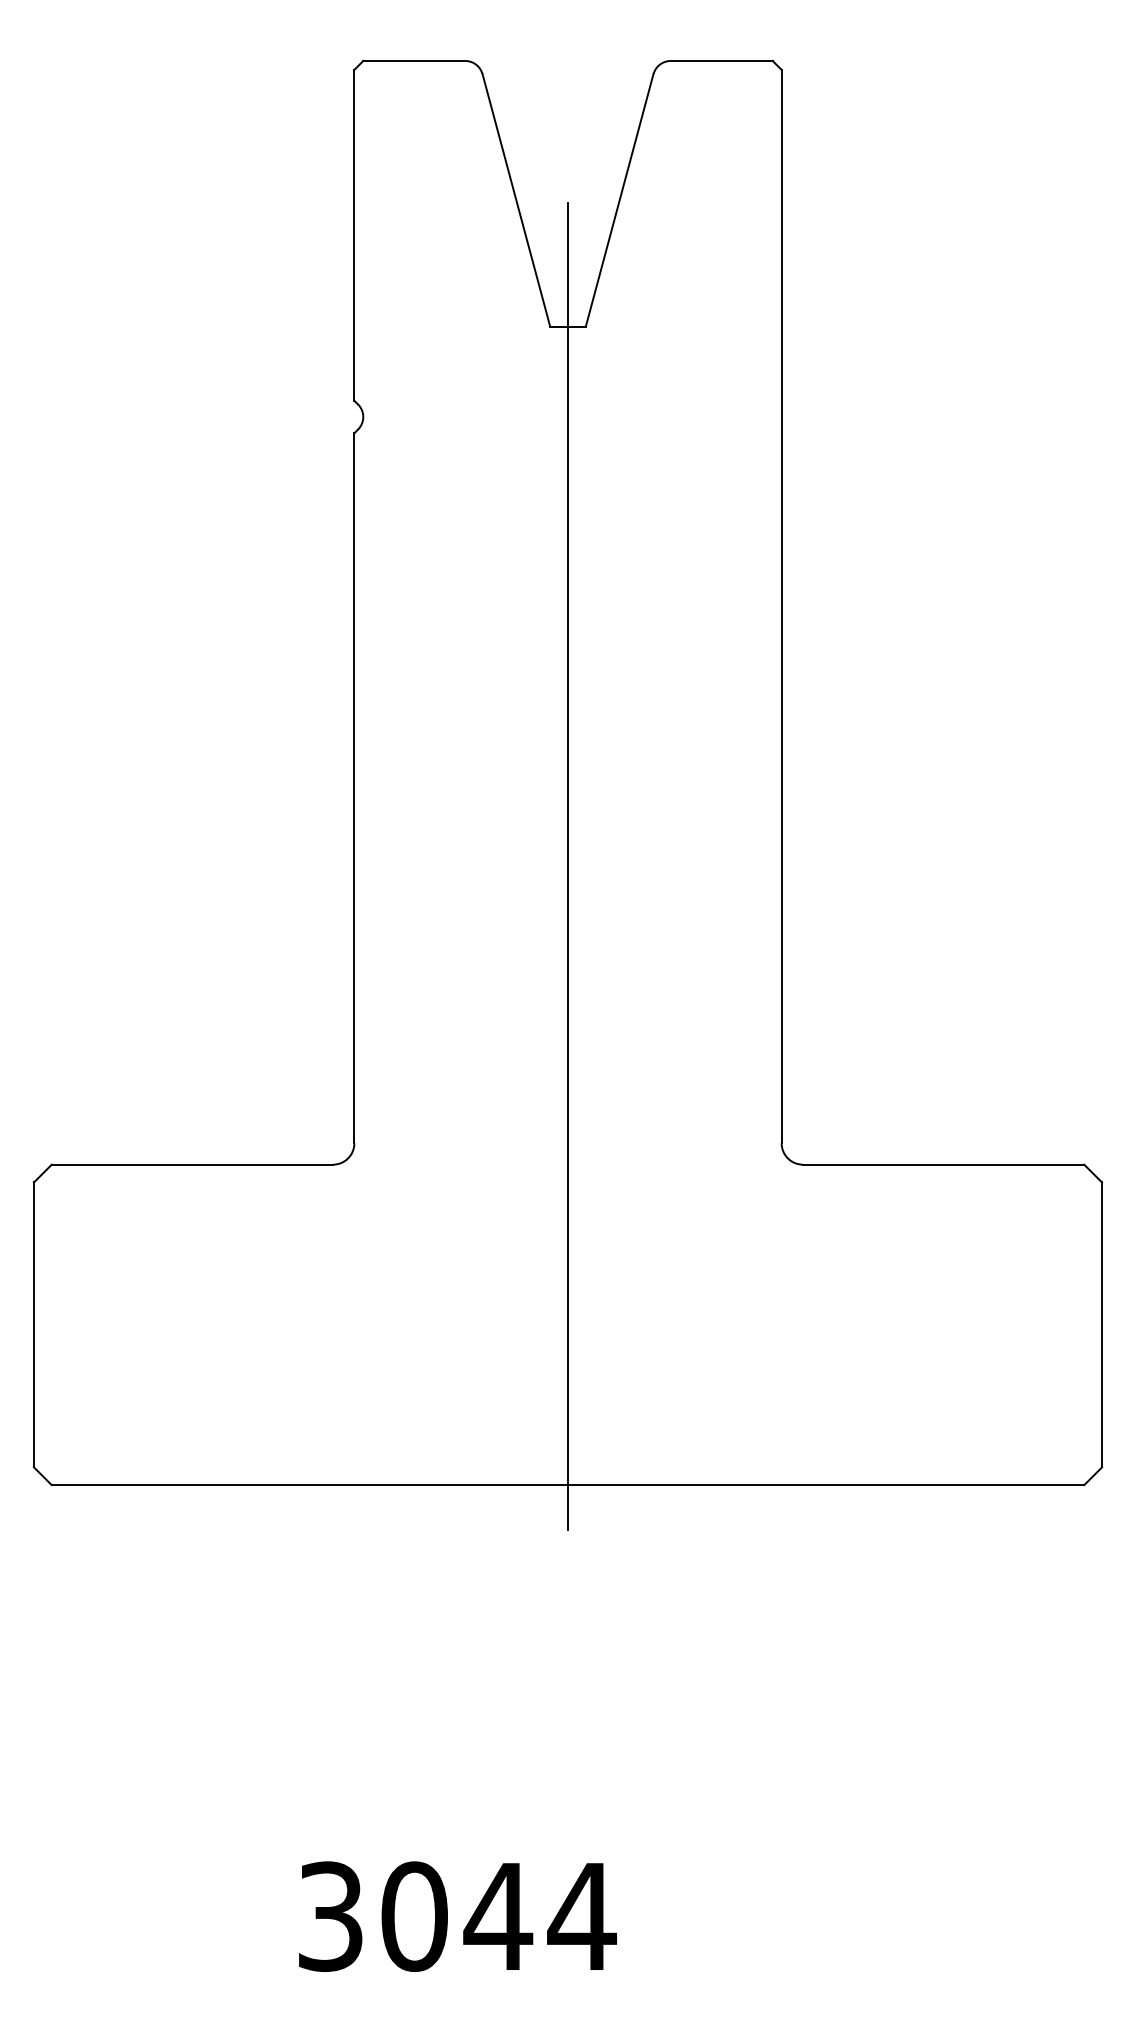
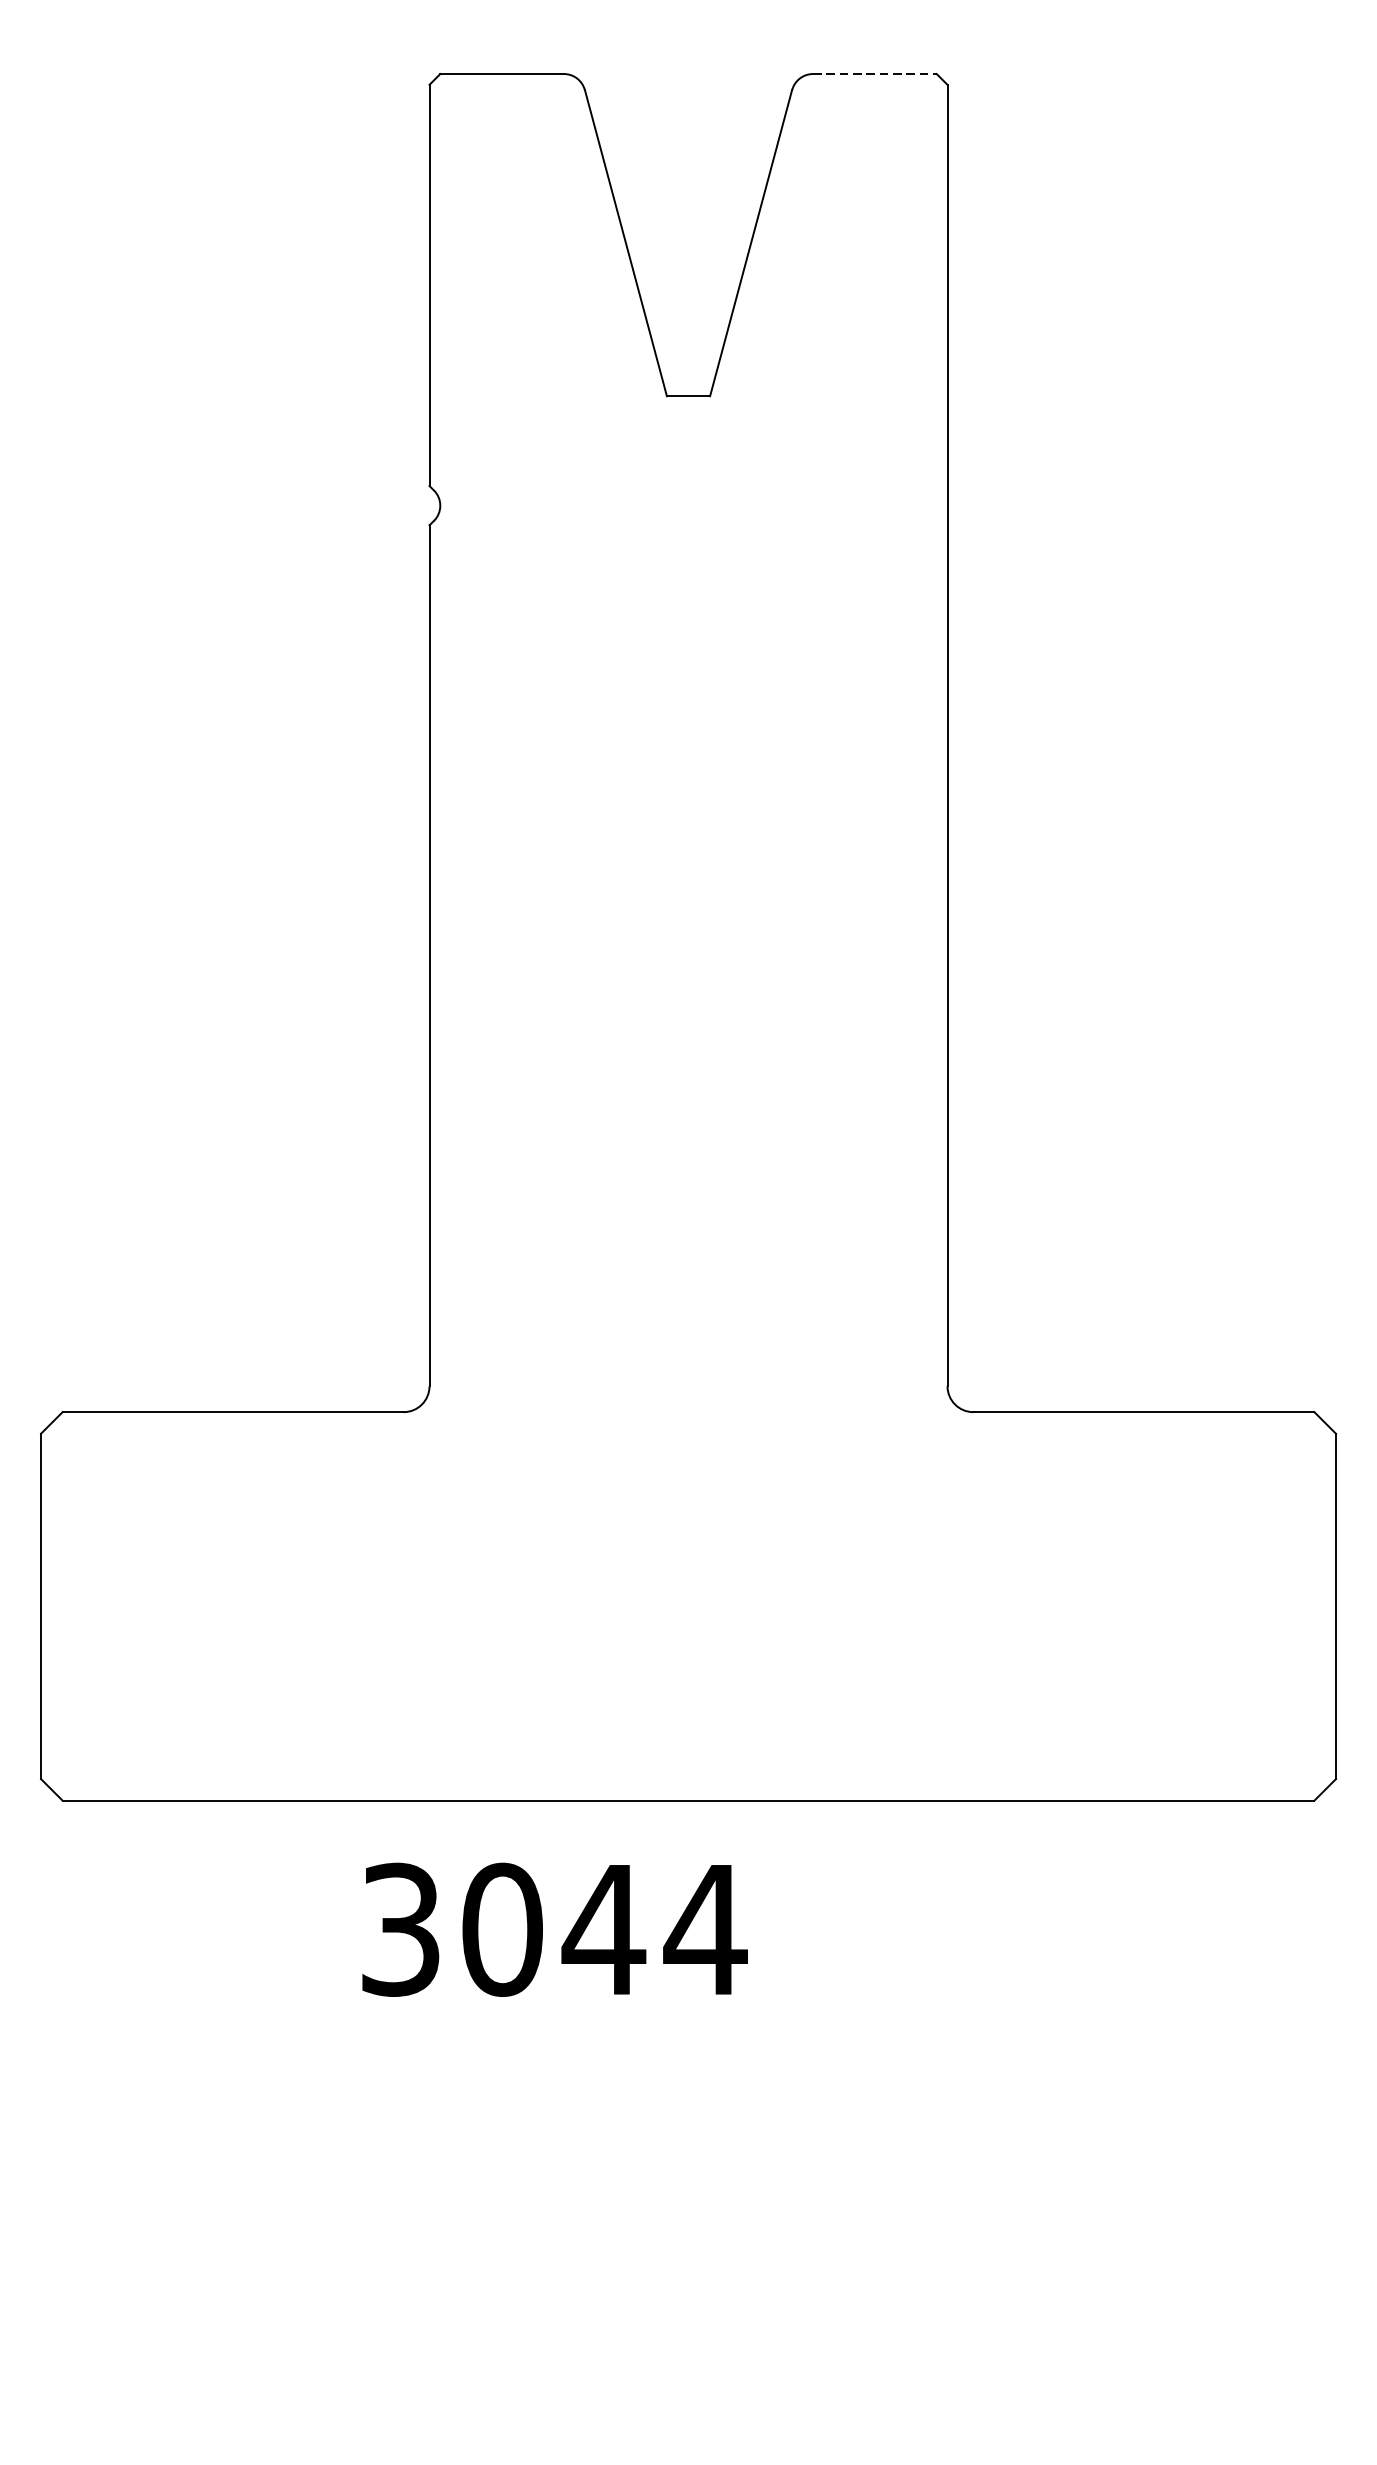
line: (722, 60) -> (875, 73), solid -> dashed
line: (568, 866) -> (689, 1050), removed
text: (457, 1916) -> (554, 1929), moved

